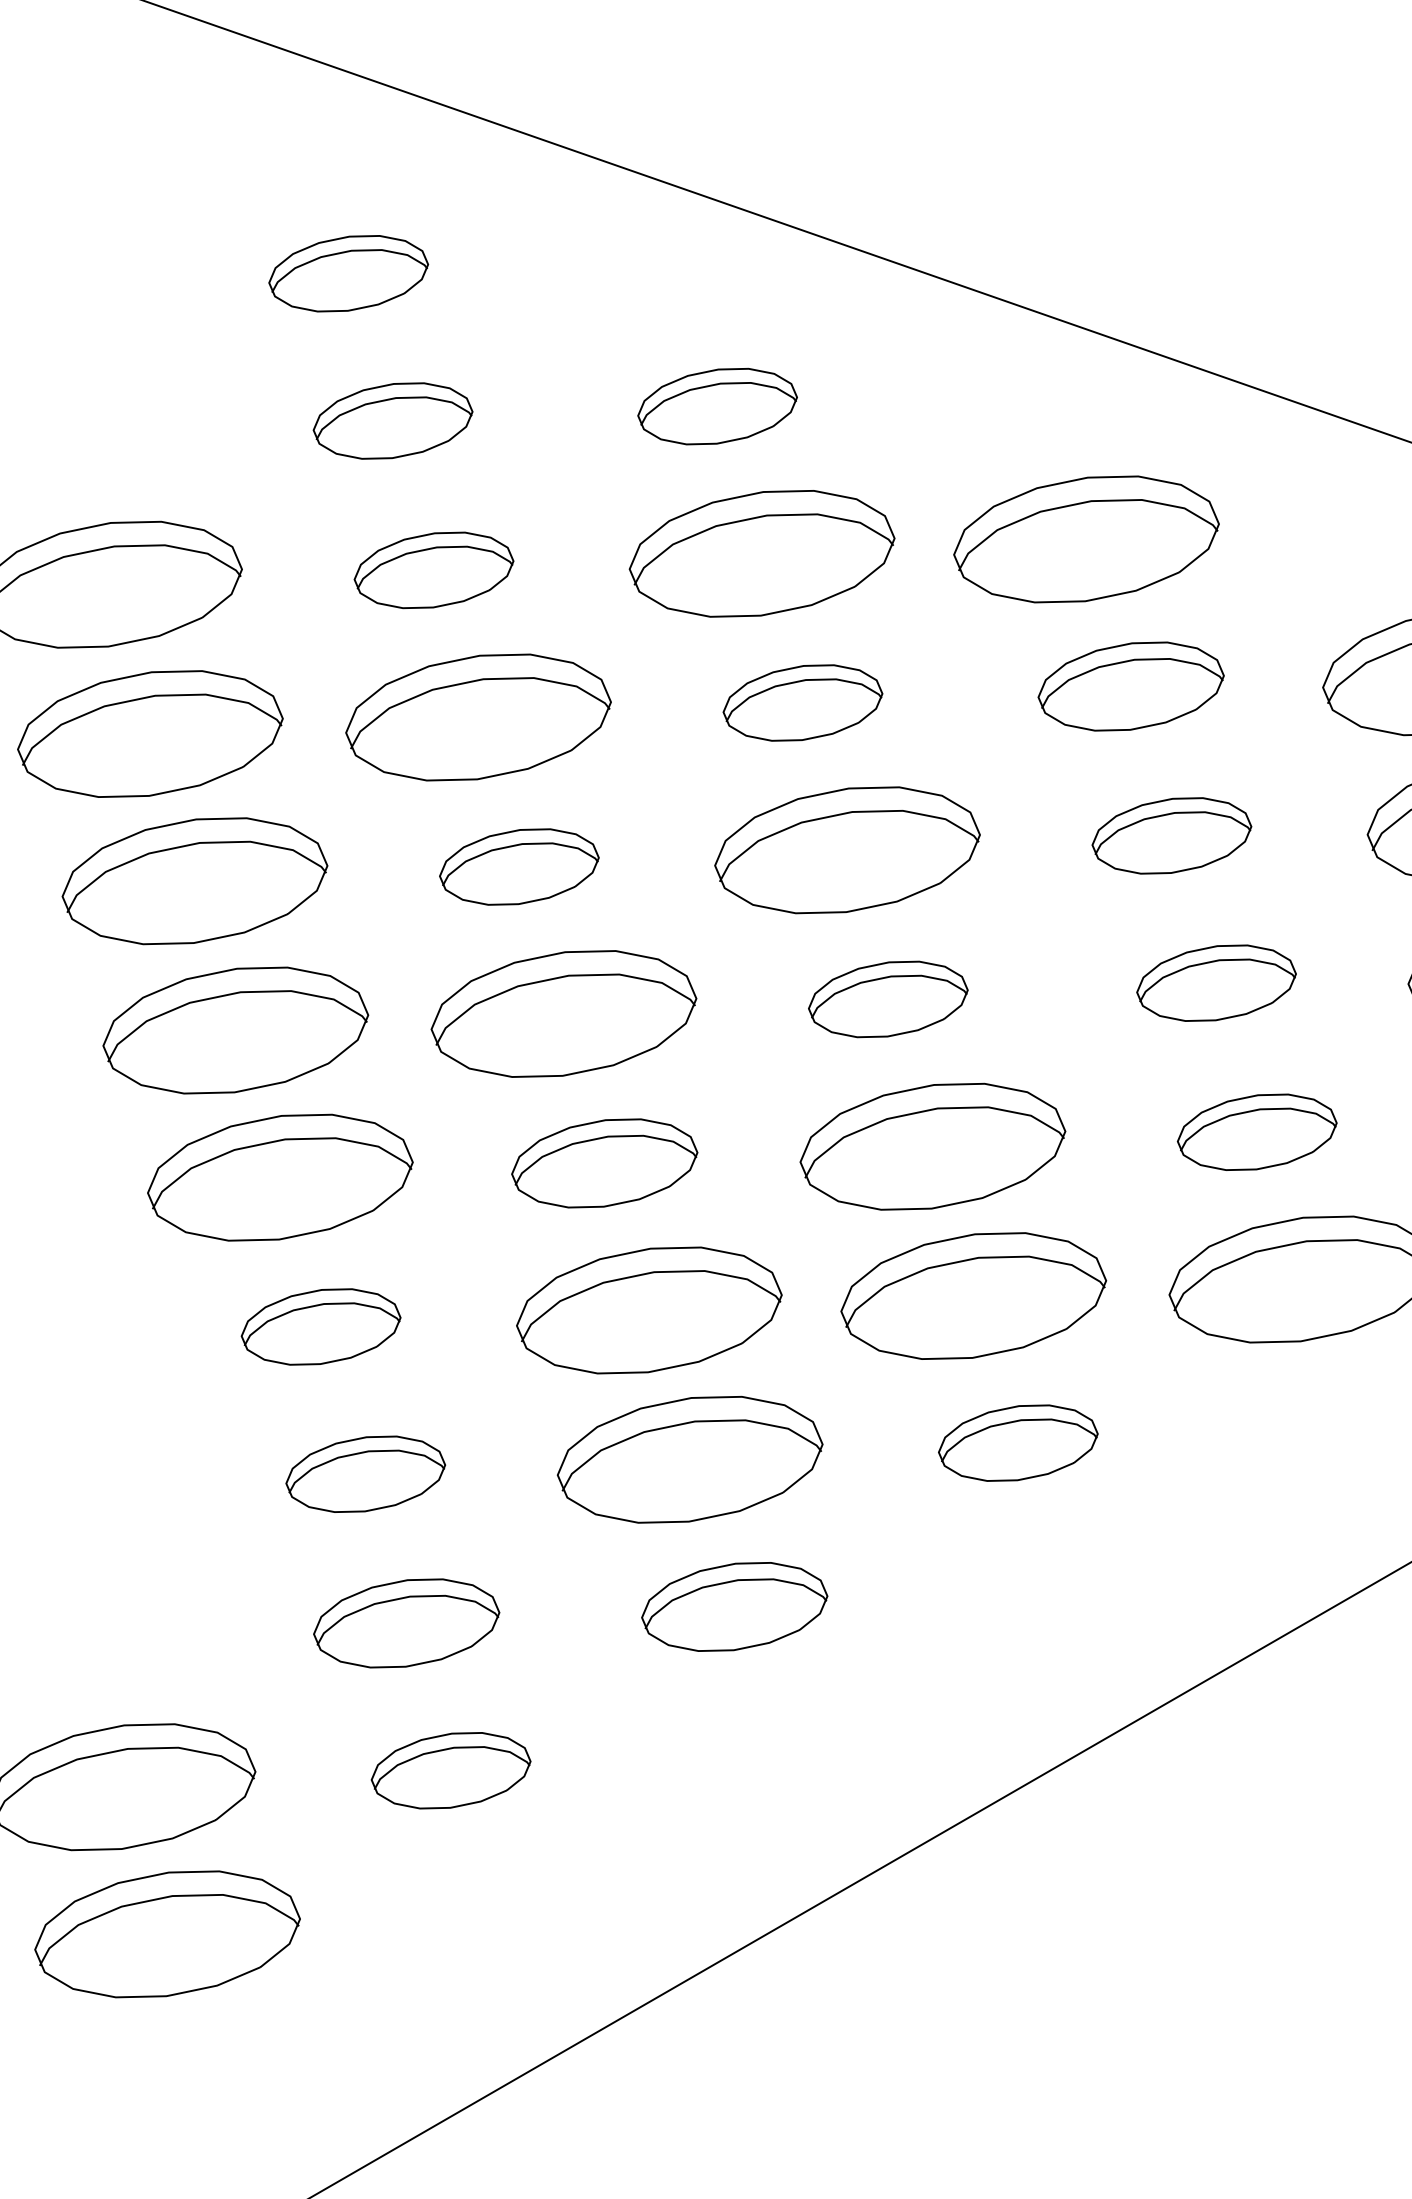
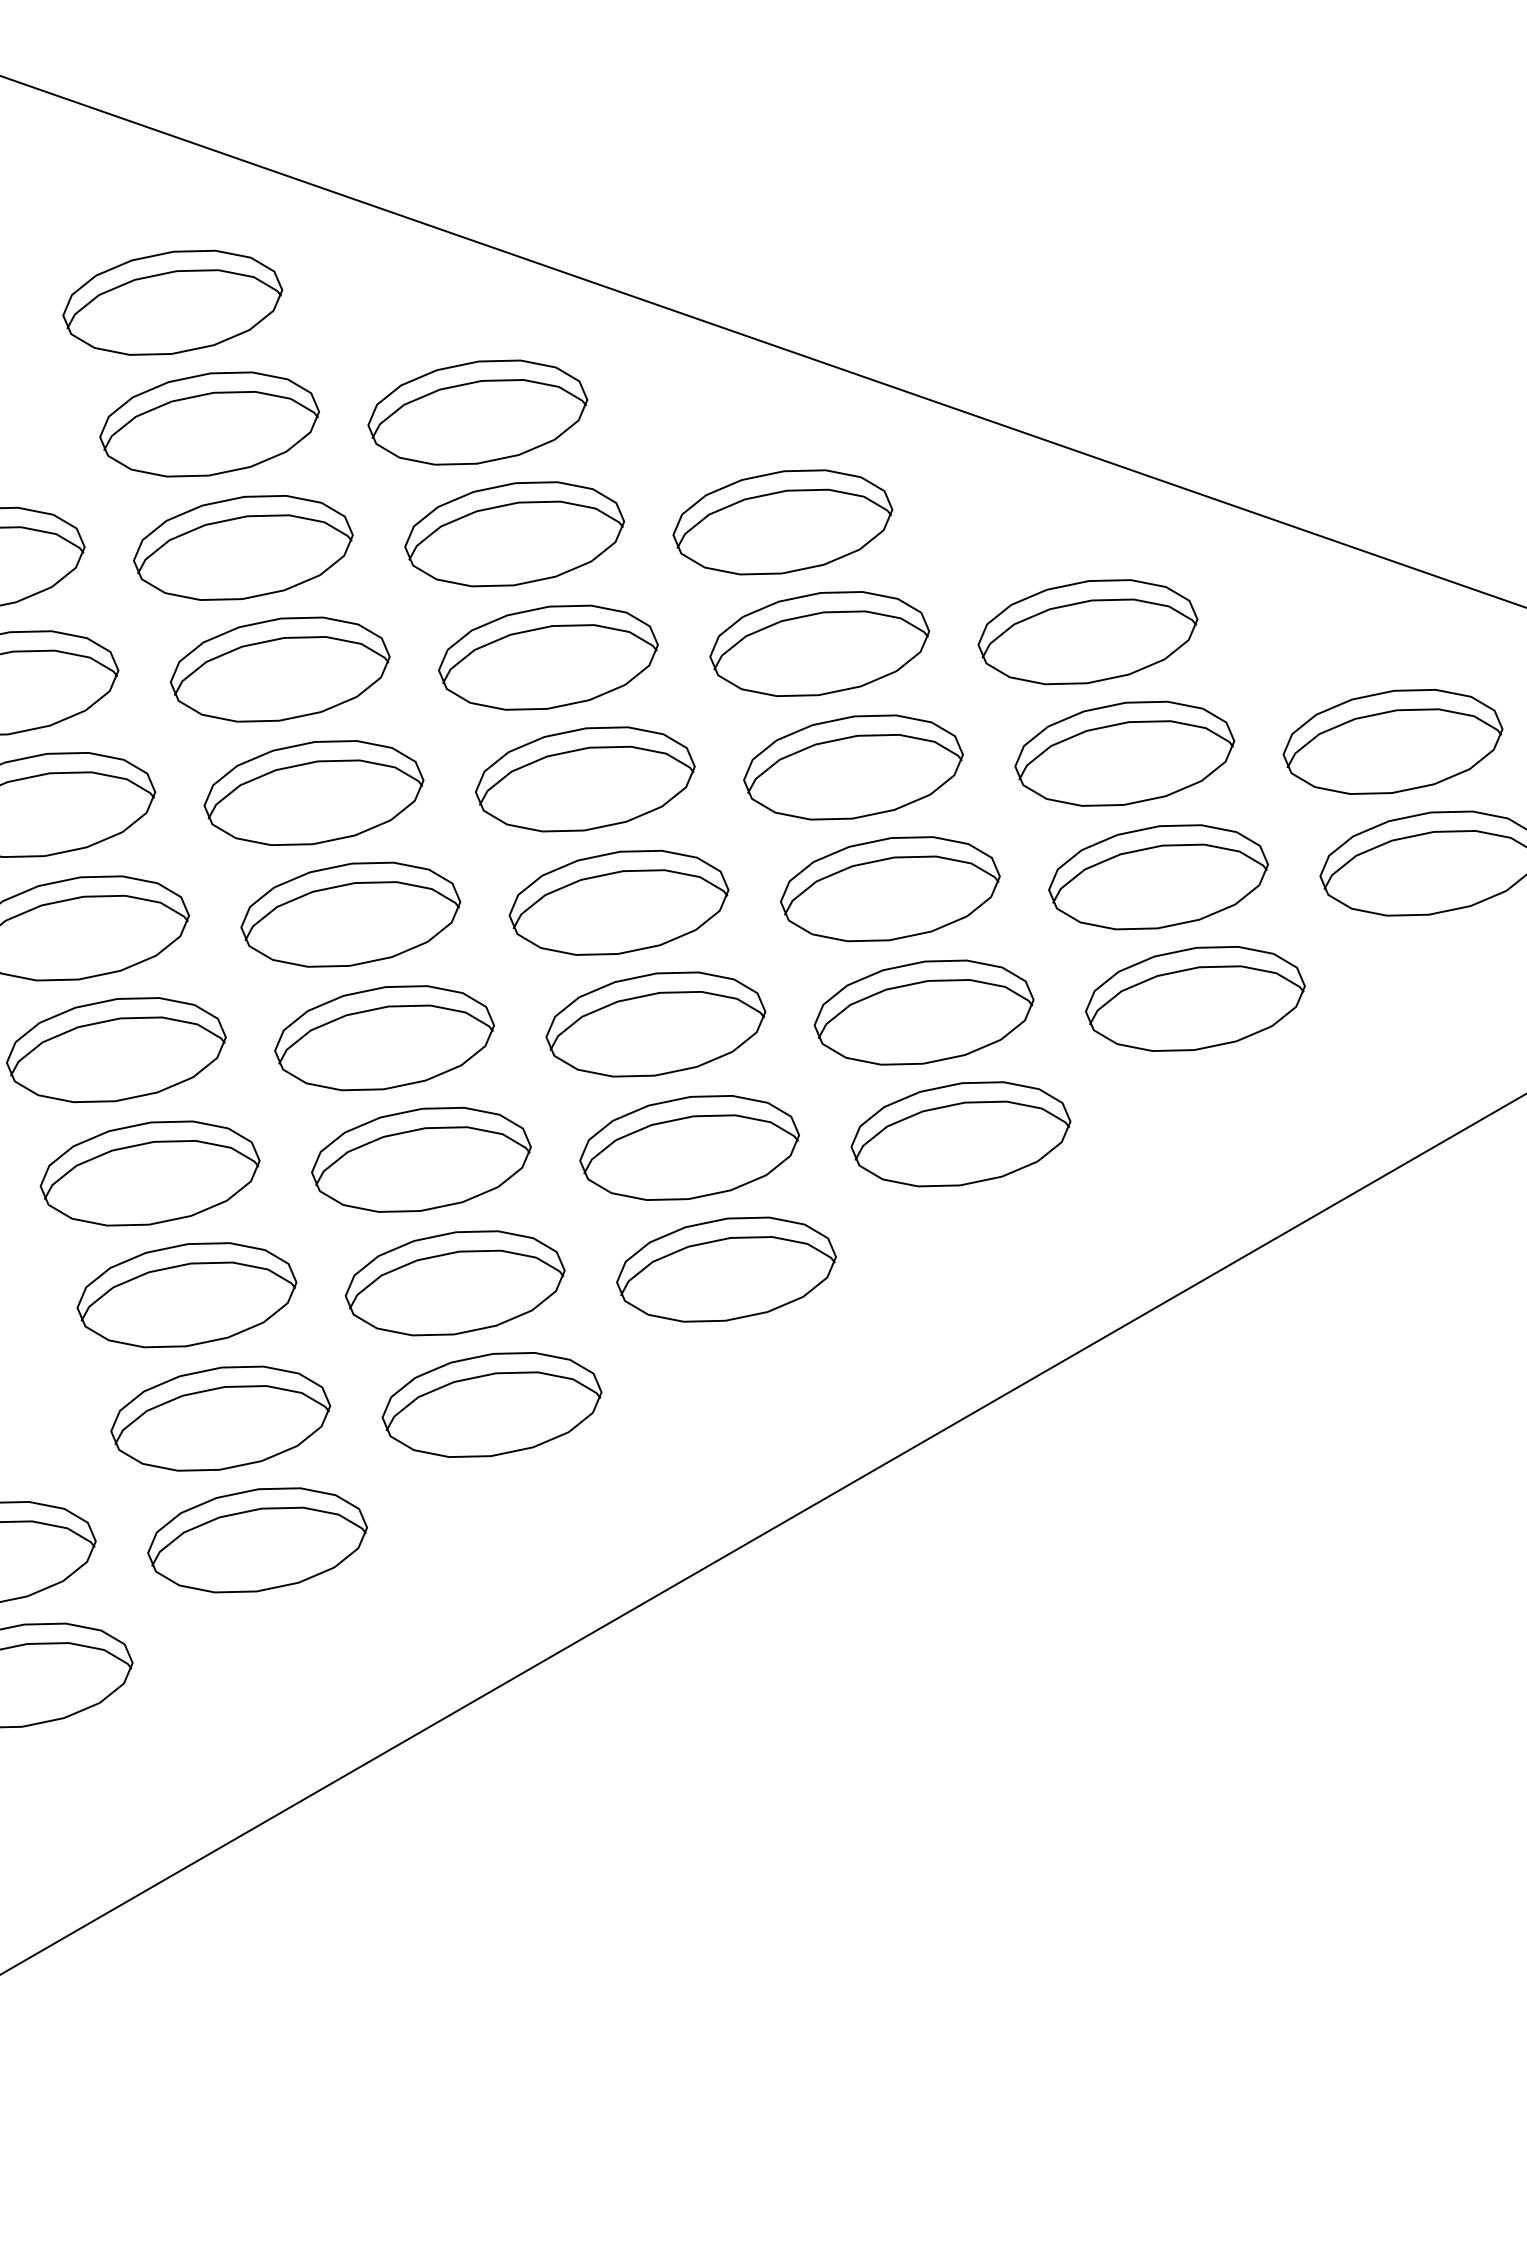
part: (348, 273) -> (172, 302), size x1.67
part: (717, 406) -> (477, 412), size x1.67
part: (393, 421) -> (209, 424), size x1.67
part: (434, 569) -> (243, 547), size x1.67
part: (1130, 685) -> (819, 643), size x1.43
part: (803, 702) -> (548, 657), size x1.67
part: (1171, 835) -> (853, 767), size x1.67
part: (518, 867) -> (313, 793), size x1.67
part: (1216, 983) -> (890, 889), size x1.67
part: (887, 999) -> (618, 902), size x1.67
part: (1256, 1132) -> (923, 1012), size x1.67
part: (604, 1163) -> (384, 1038), size x1.43
part: (320, 1326) -> (149, 1173), size x1.67
part: (1018, 1443) -> (726, 1269), size x1.67
part: (365, 1474) -> (186, 1295), size x1.67
part: (734, 1606) -> (491, 1404), size x1.43
part: (406, 1623) -> (220, 1418), size x1.43
part: (451, 1770) -> (257, 1540), size x1.67

